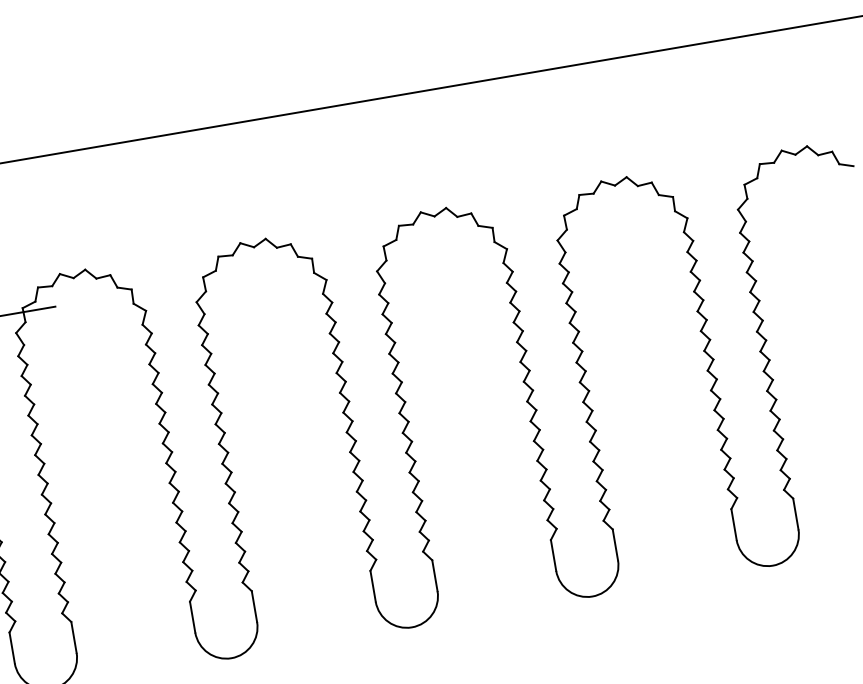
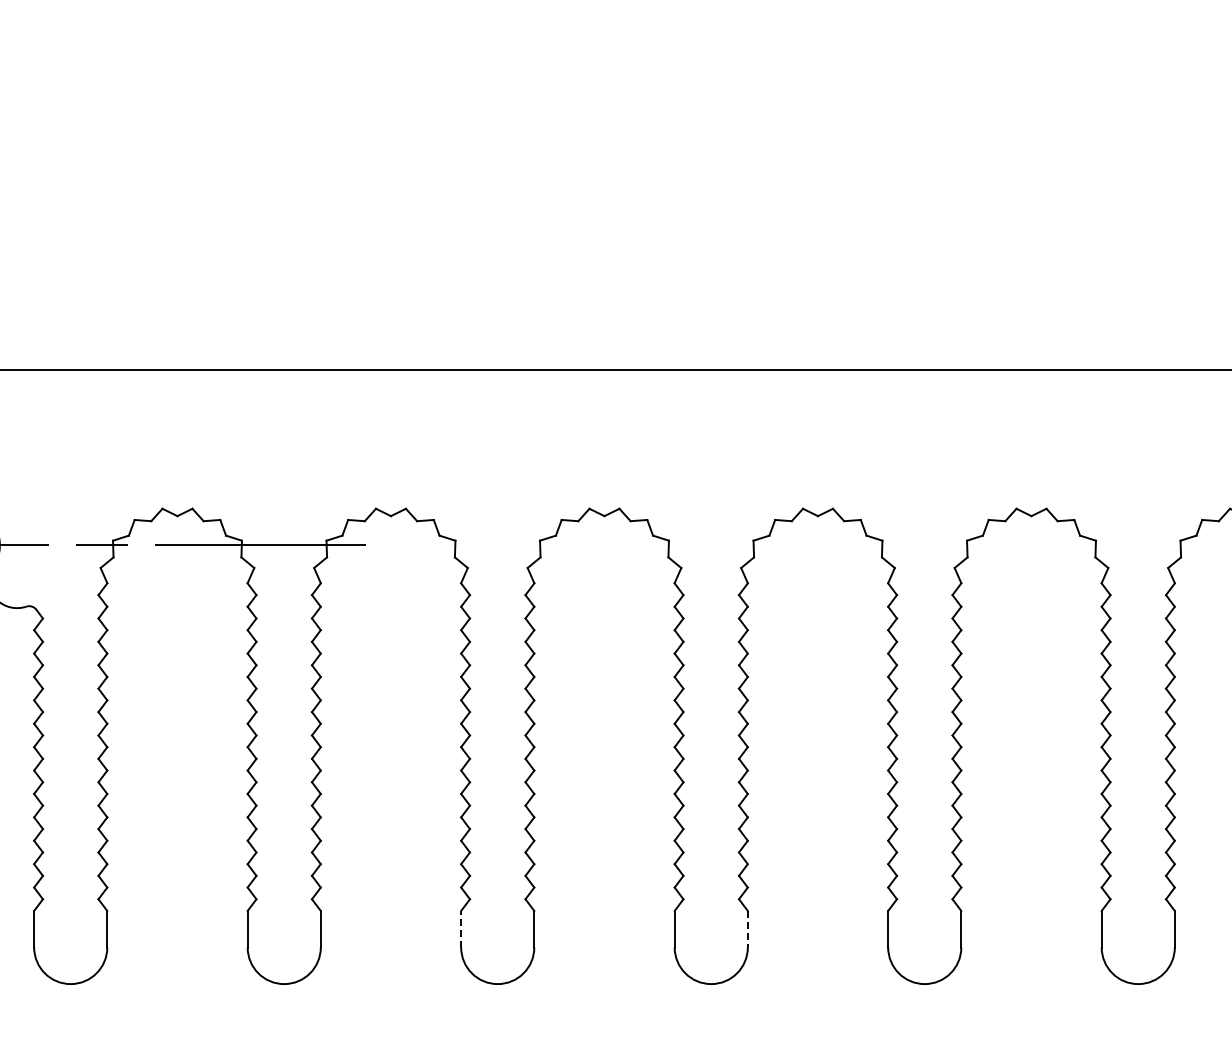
line: (434, 575) -> (747, 929), solid -> dashed
line: (192, 616) -> (461, 928), solid -> dashed

